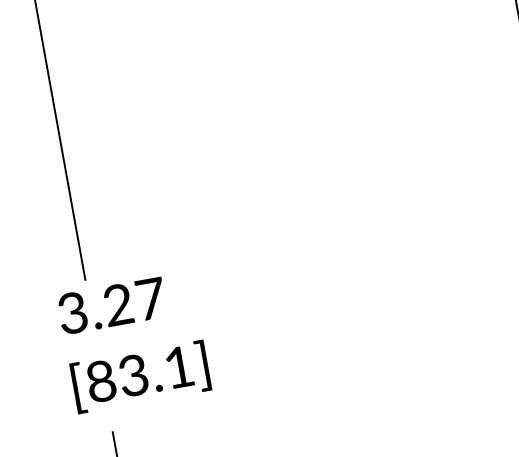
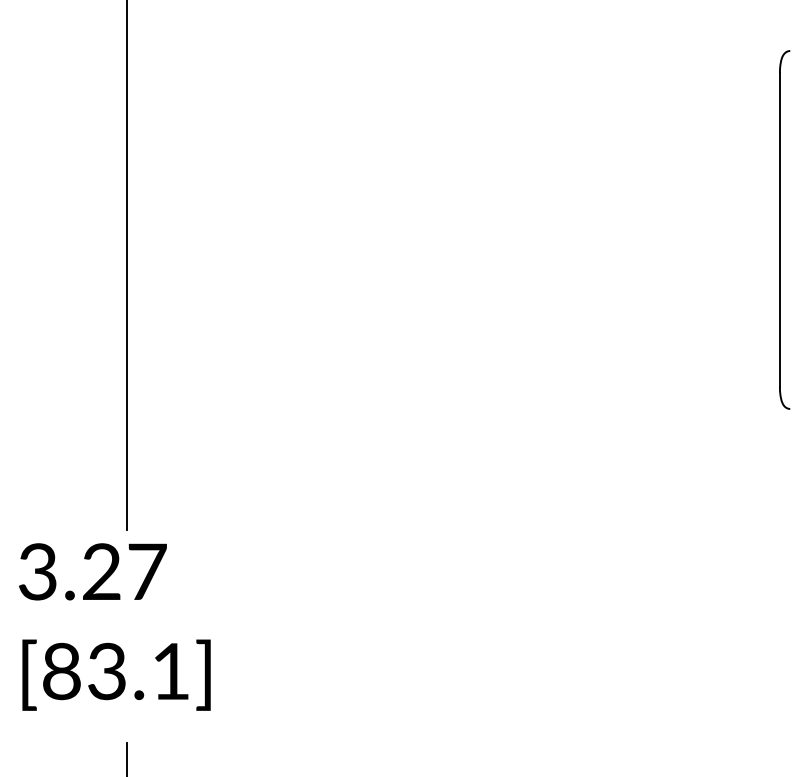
text: (111, 305) -> (92, 571), moved
text: (140, 376) -> (116, 674), moved

